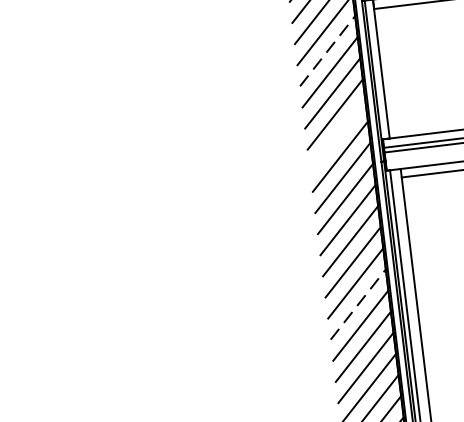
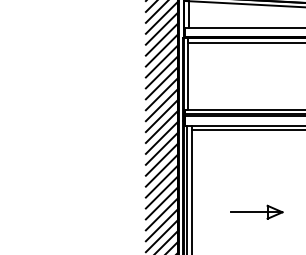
line: (328, 51) -> (162, 61), dashed -> solid
line: (336, 134) -> (161, 104), added
line: (359, 304) -> (162, 192), dashed -> solid

